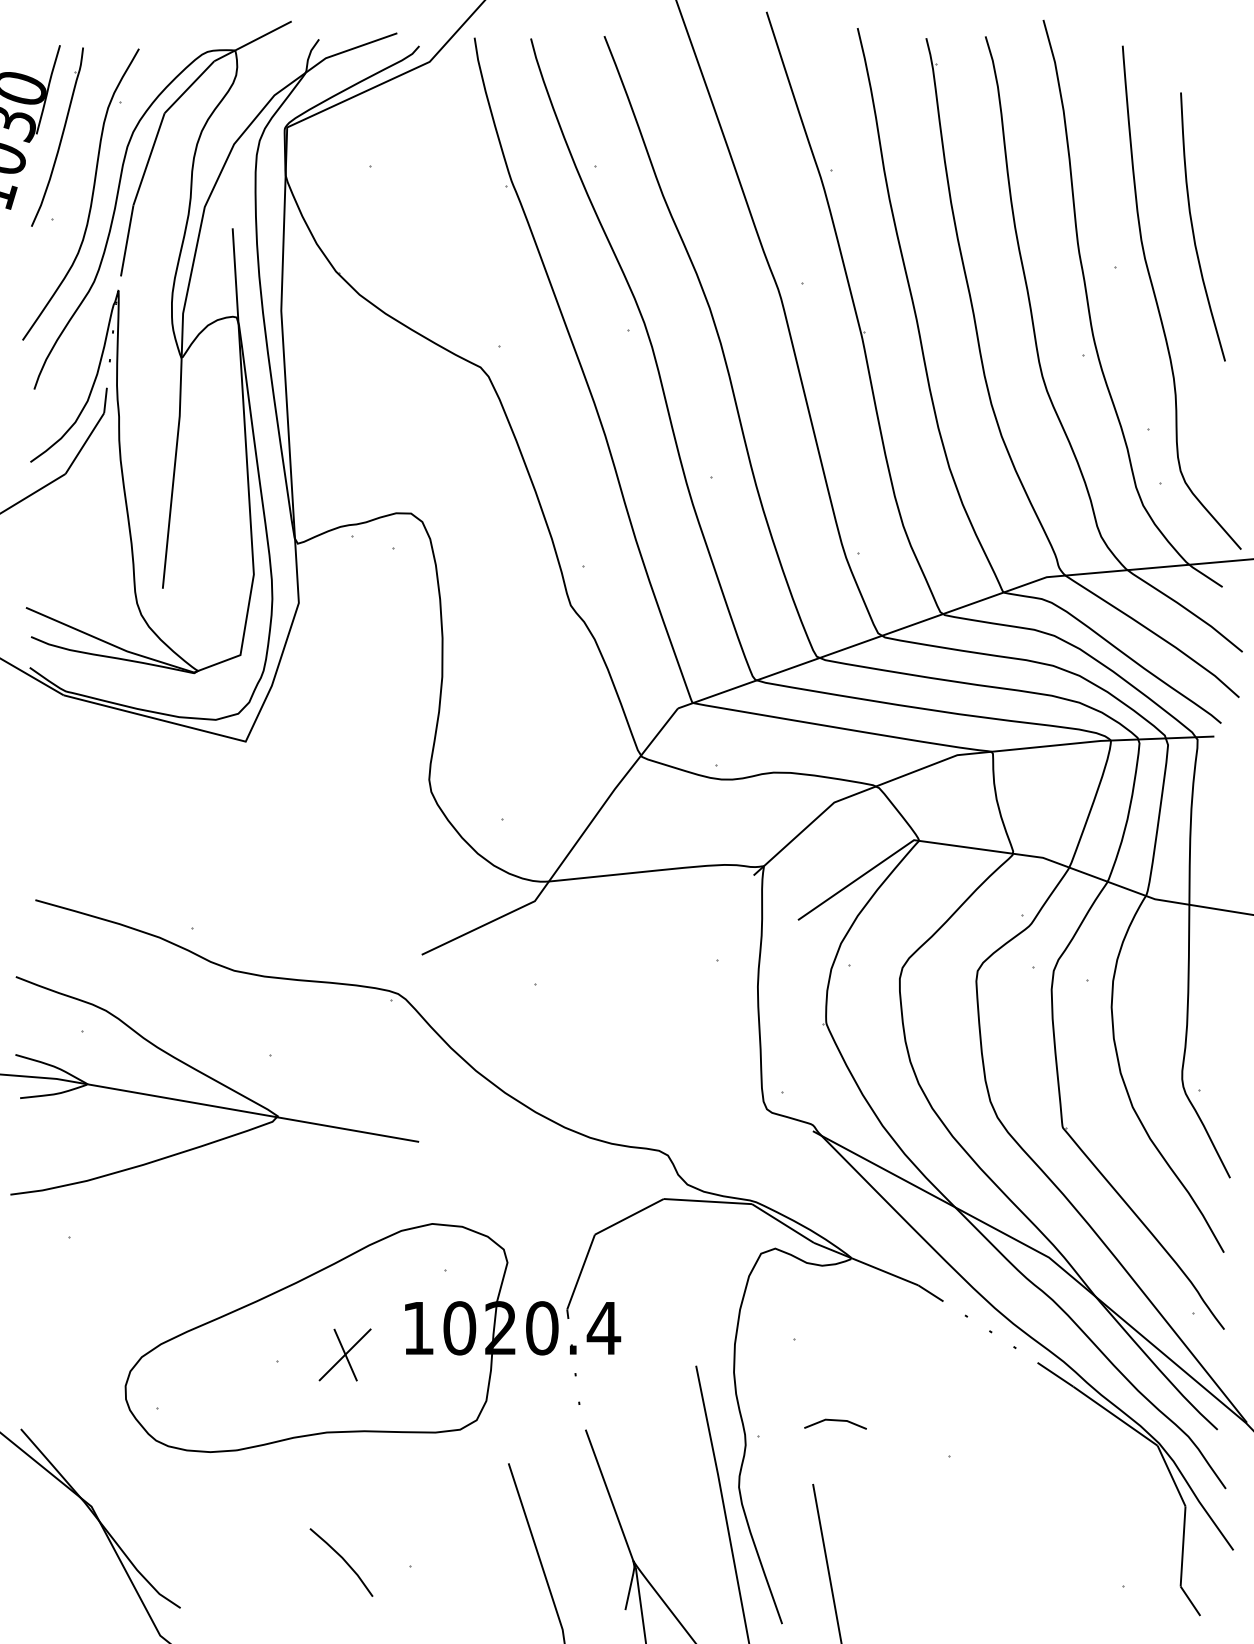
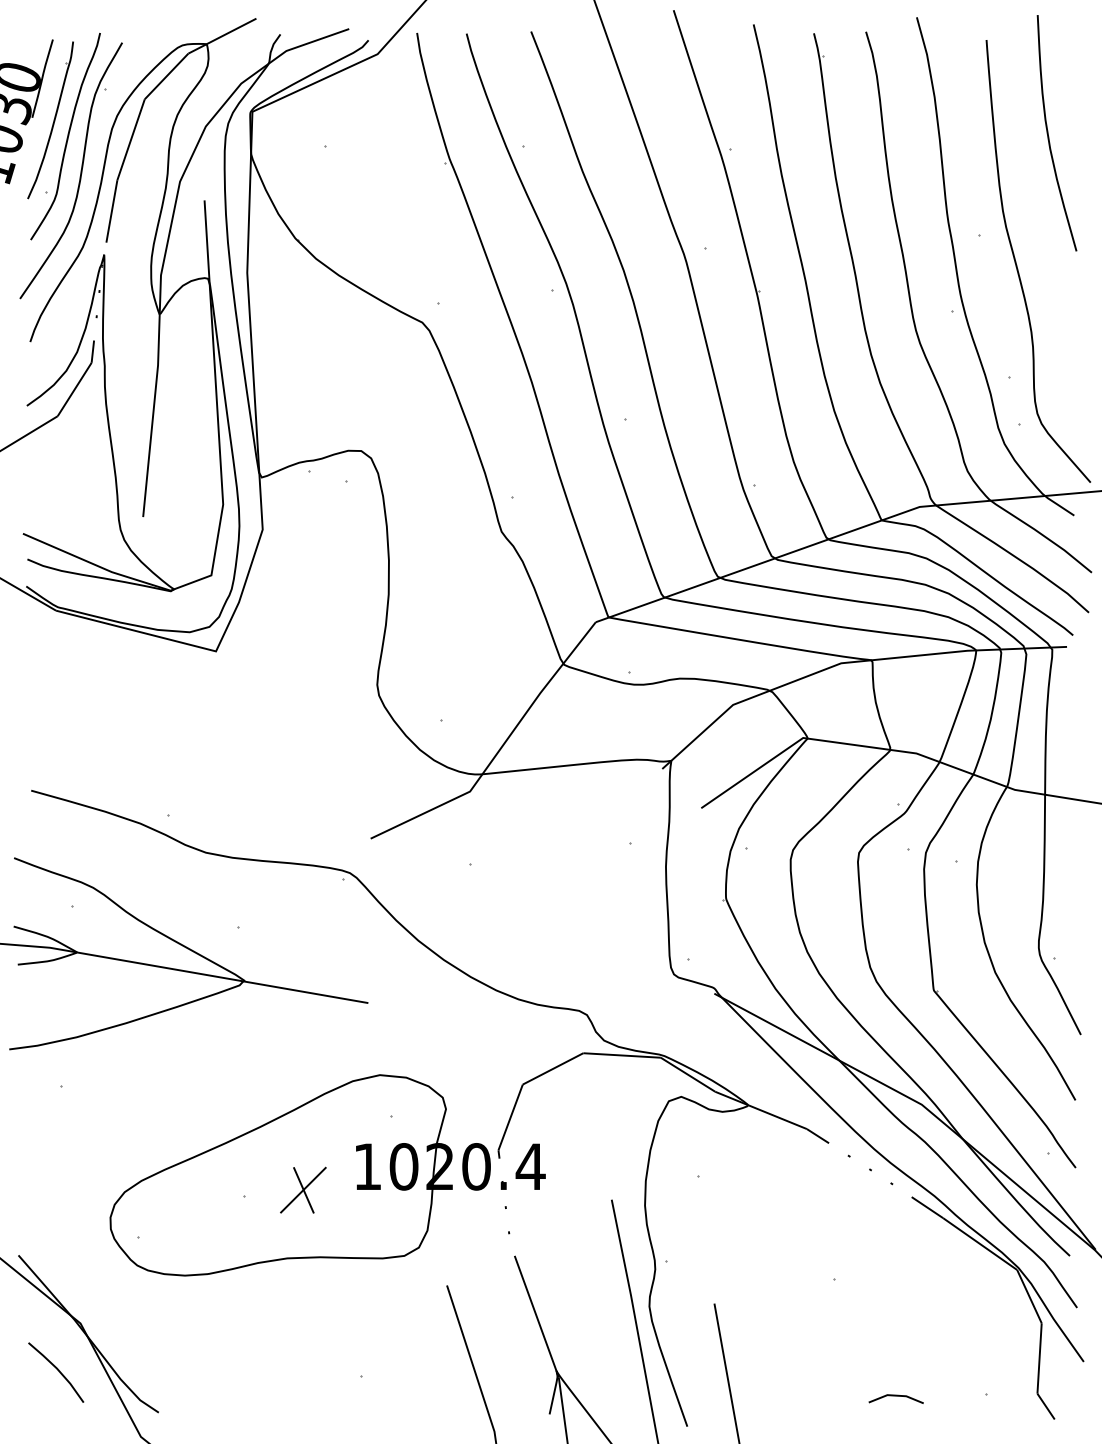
curve: (76, 155) -> (67, 136), added
curve: (1194, 230) -> (1049, 136), moved
line: (834, 1421) -> (895, 1396), moved
line: (343, 1560) -> (57, 1370), moved

